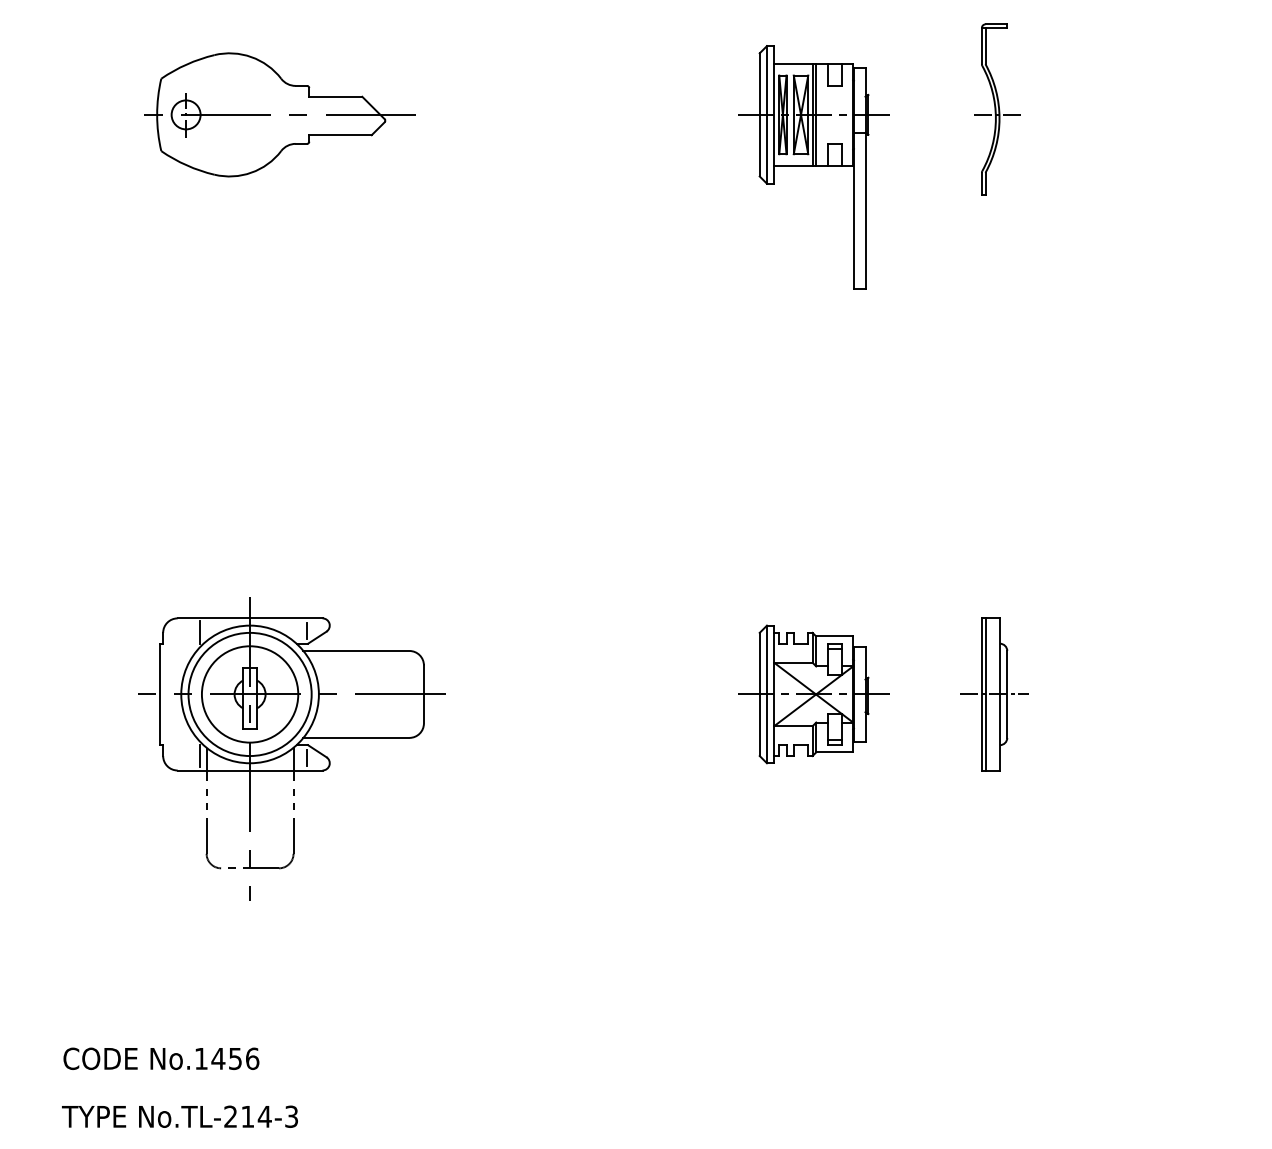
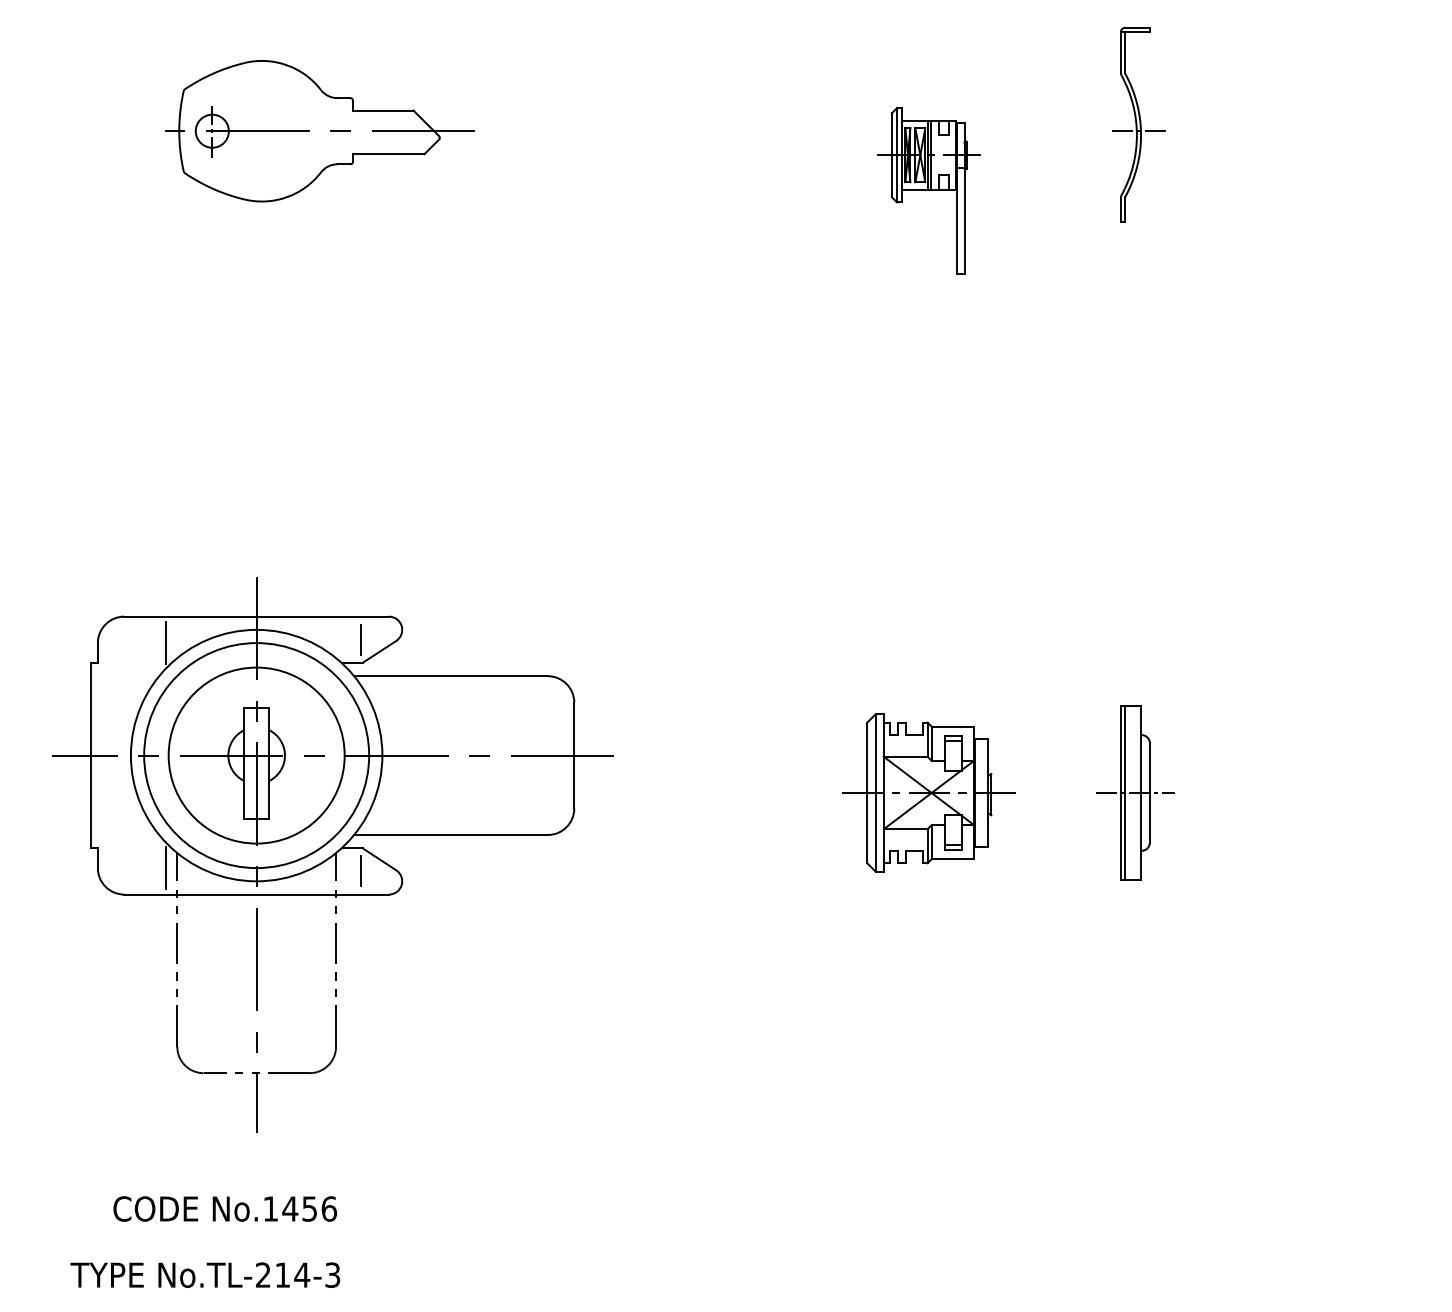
part: (813, 167) -> (928, 191), size x0.6
part: (291, 748) -> (332, 854), size x1.6
text: (161, 1058) -> (225, 1208), moved

